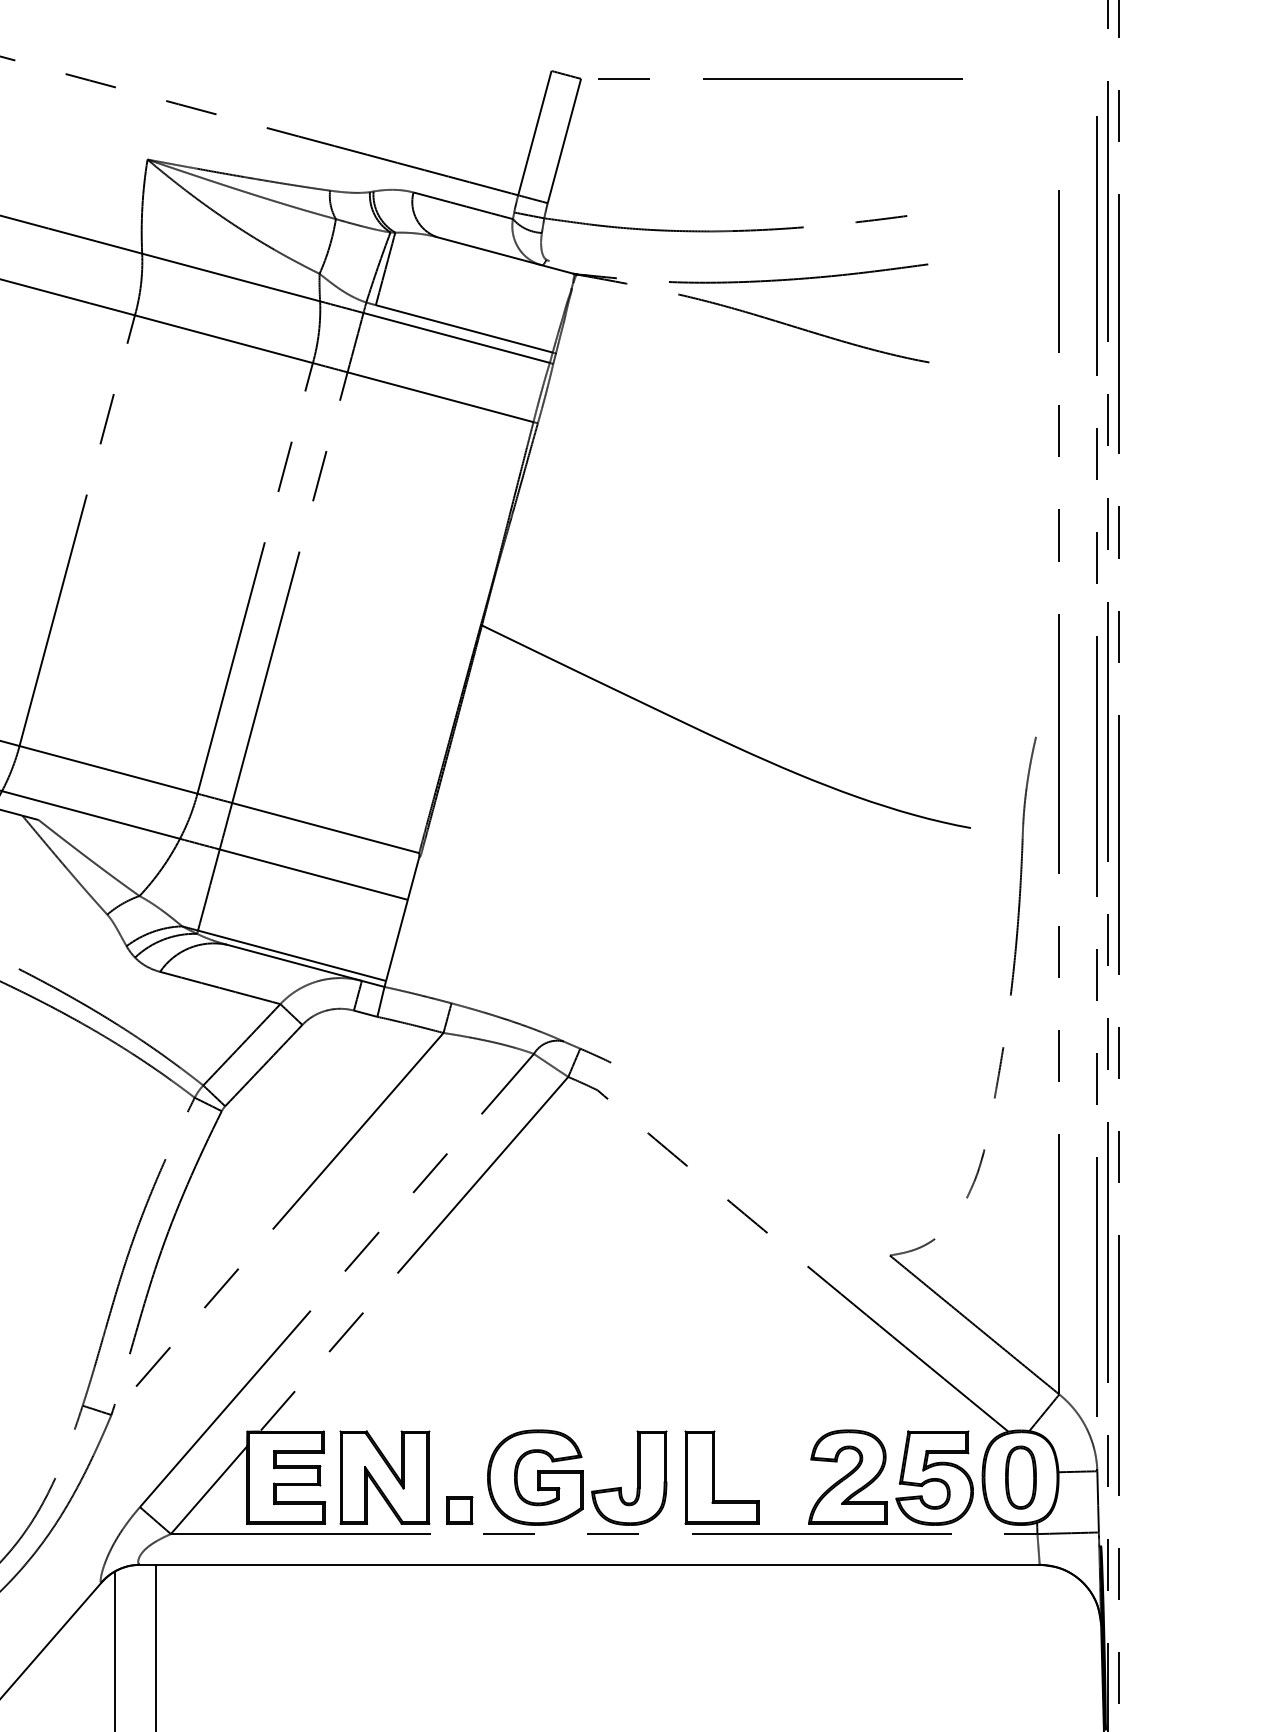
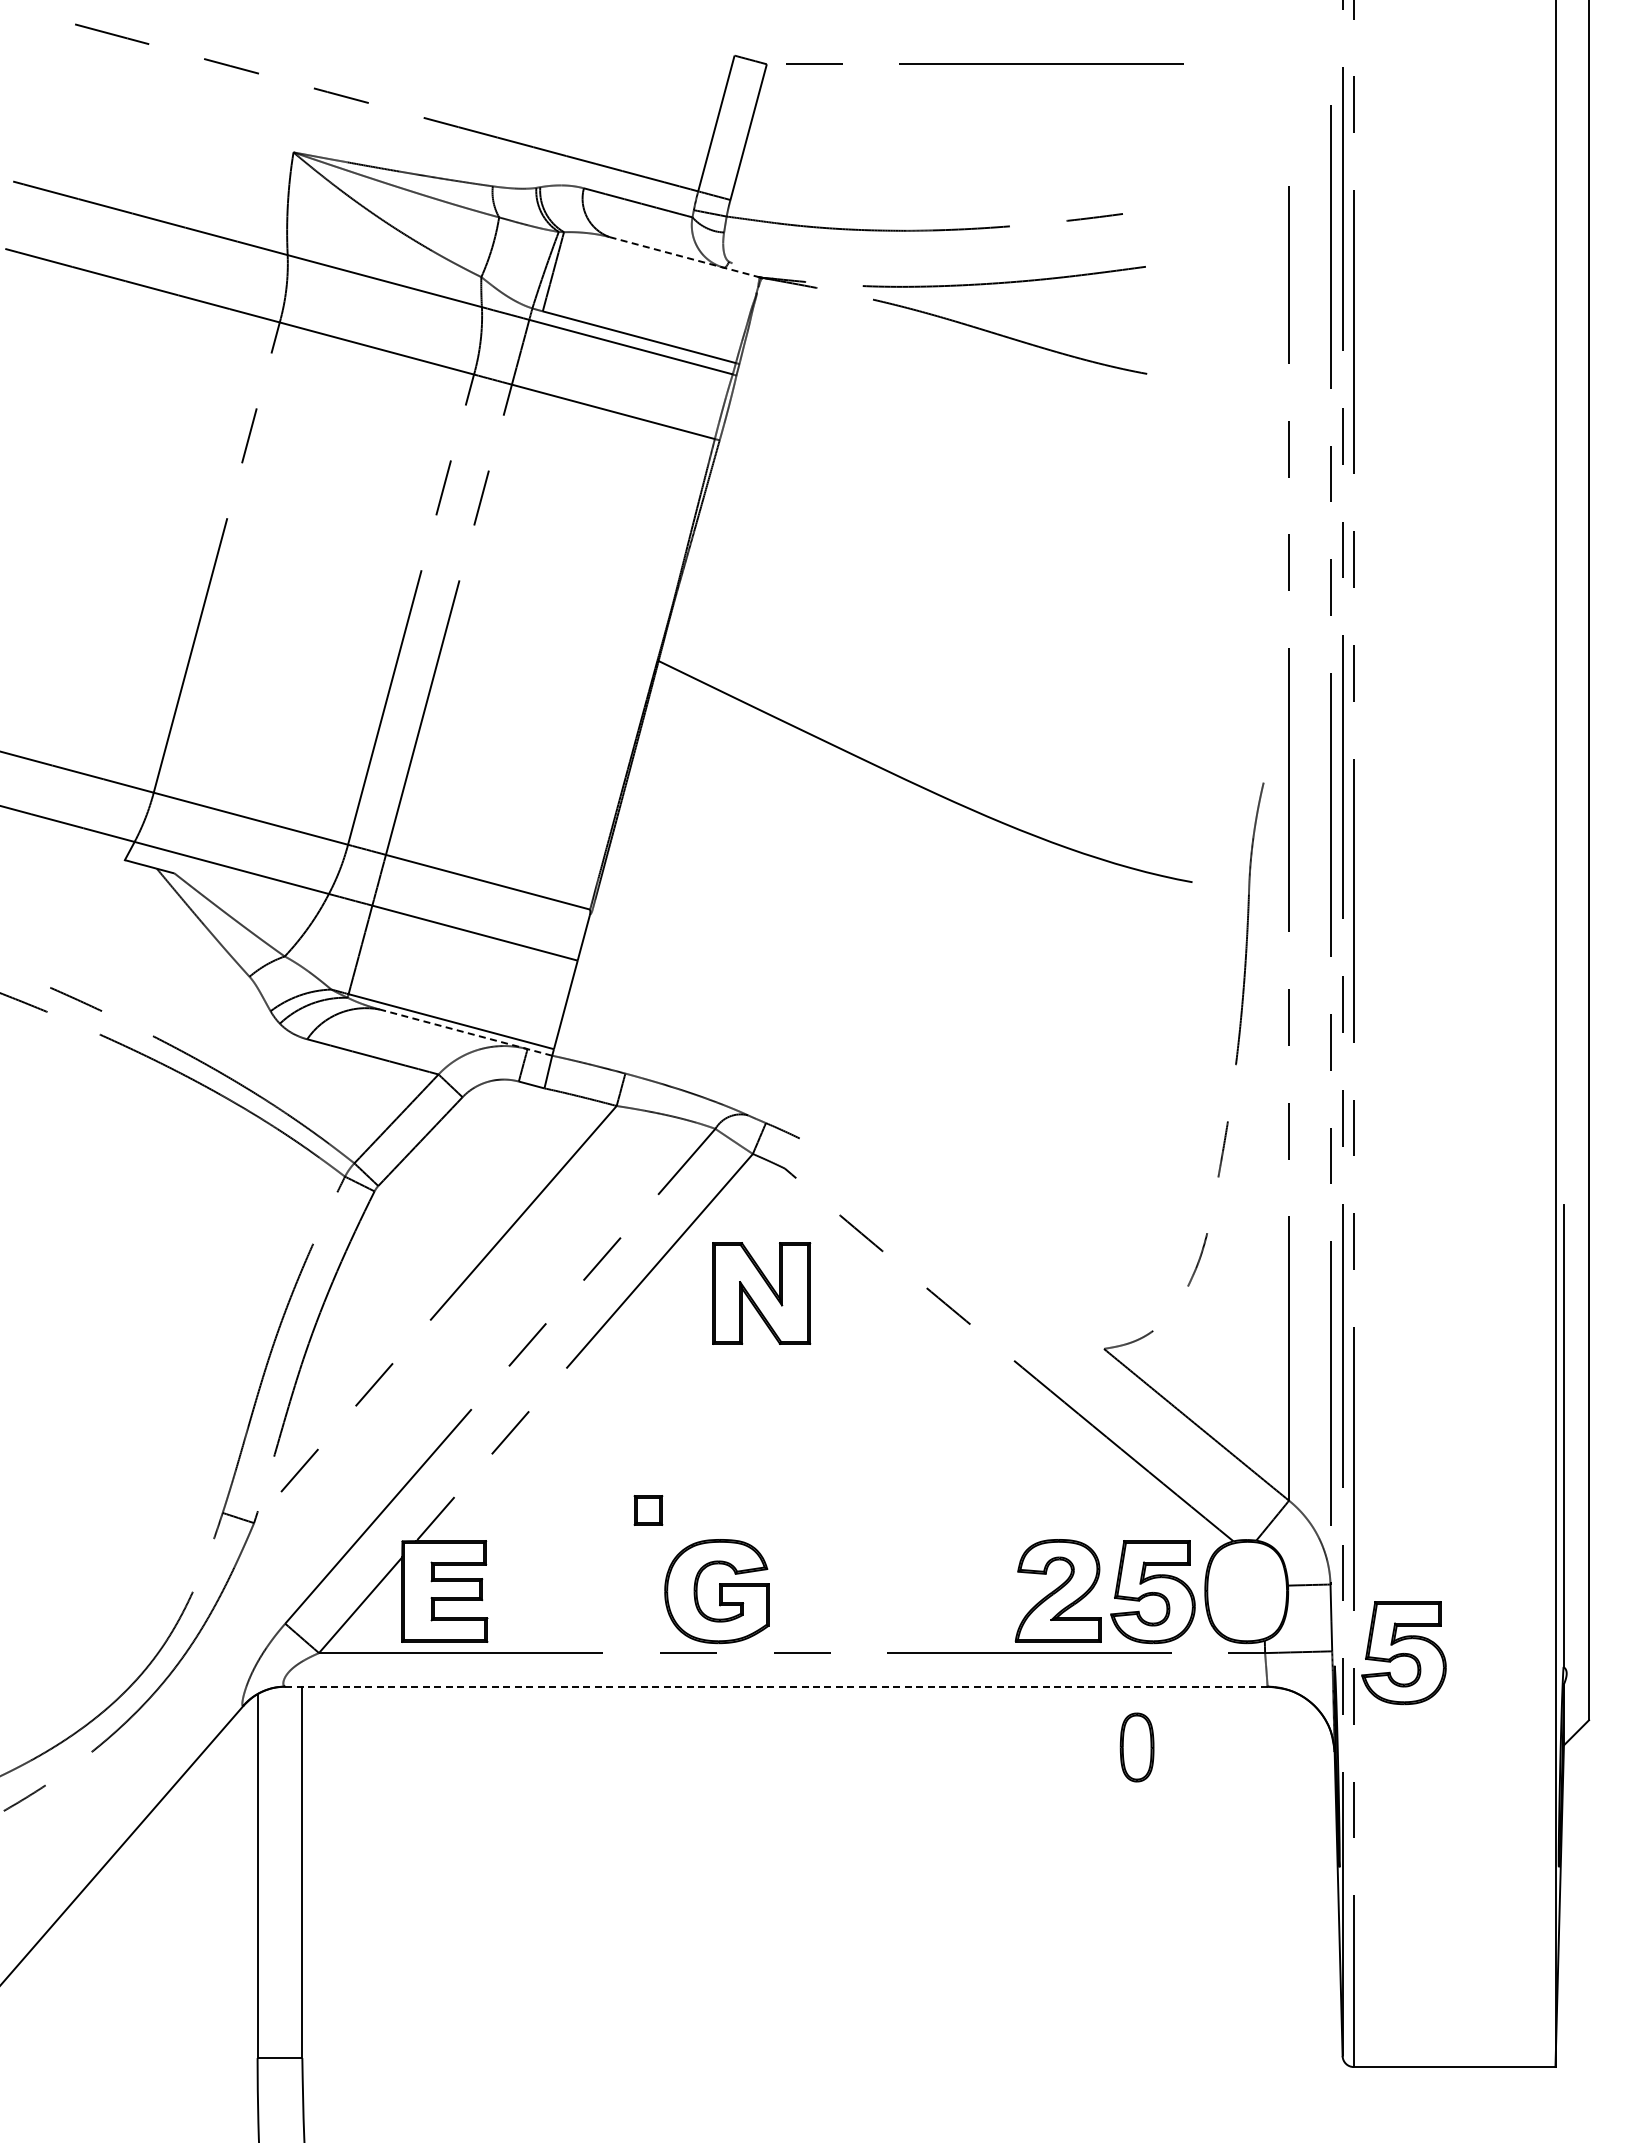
line: (505, 255) -> (684, 257), solid -> dashed
line: (305, 965) -> (465, 1032), solid -> dashed
part: (384, 1477) -> (761, 1293), moved
part: (714, 1477) -> (912, 1591), removed
part: (1020, 1477) -> (1136, 1747), moved
part: (637, 1478) -> (828, 1592), removed
part: (459, 1510) -> (648, 1510), moved
part: (1164, 1534) -> (1403, 1653), added
line: (588, 1564) -> (775, 1686), solid -> dashed

